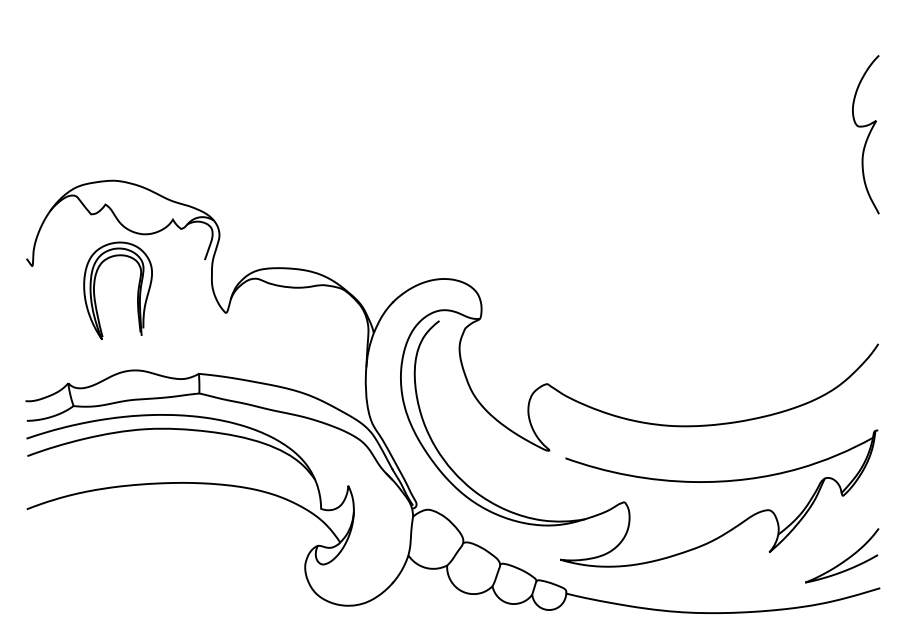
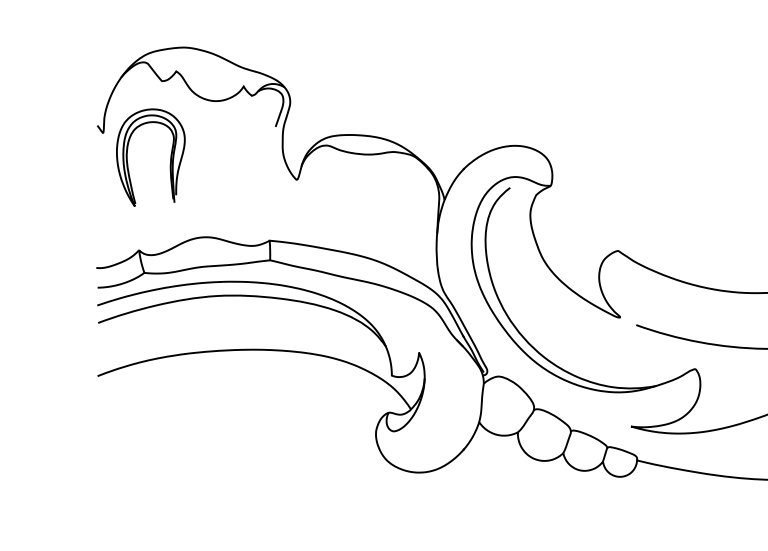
part: (137, 290) -> (170, 157), moved

